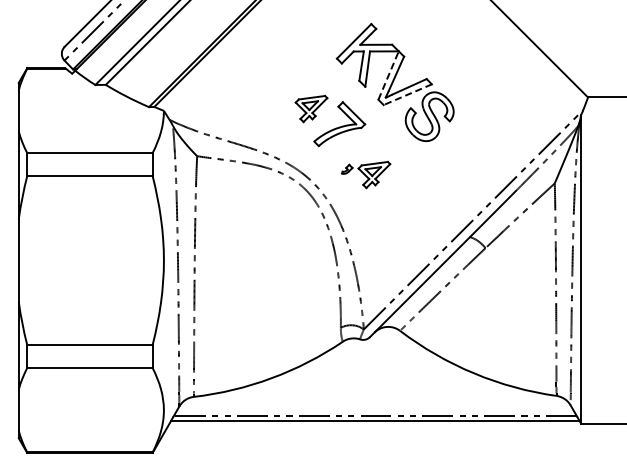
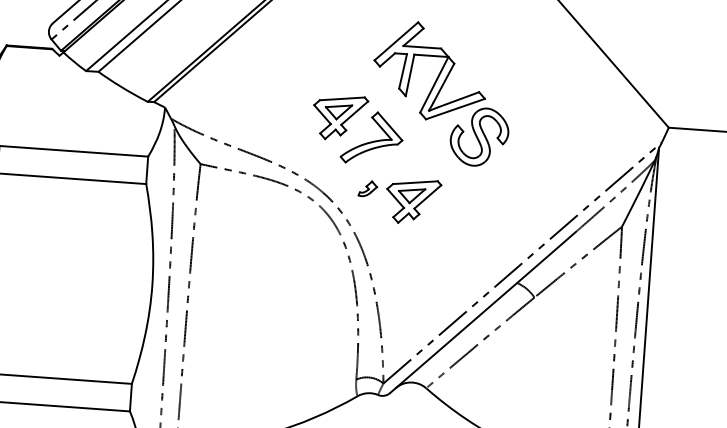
line: (388, 75) -> (434, 84), dashed -> solid
line: (407, 94) -> (455, 108), dashed -> solid
part: (311, 108) -> (340, 117), size x1.43
part: (365, 174) -> (398, 200), size x1.43

